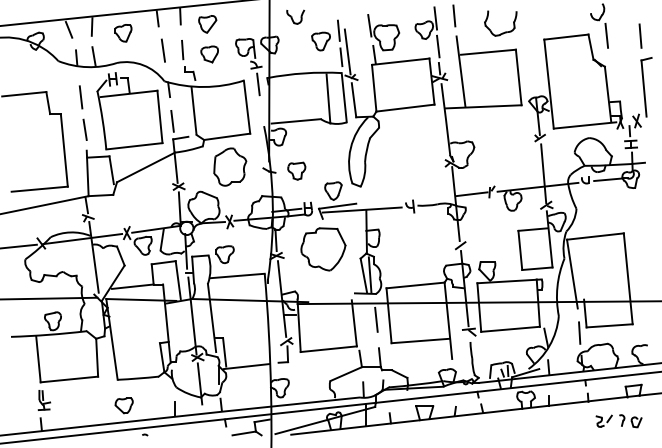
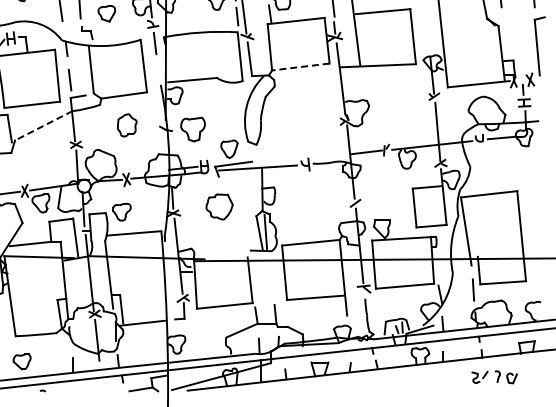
line: (328, 98) -> (224, 57), removed
line: (404, 108) -> (299, 67), solid -> dashed
part: (230, 166) -> (127, 124), size x0.6
line: (146, 167) -> (44, 125), solid -> dashed
part: (296, 170) -> (192, 128), size x1.4
part: (323, 249) -> (219, 207), size x0.6
line: (376, 319) -> (272, 276), removed
part: (618, 421) -> (494, 377), moved

